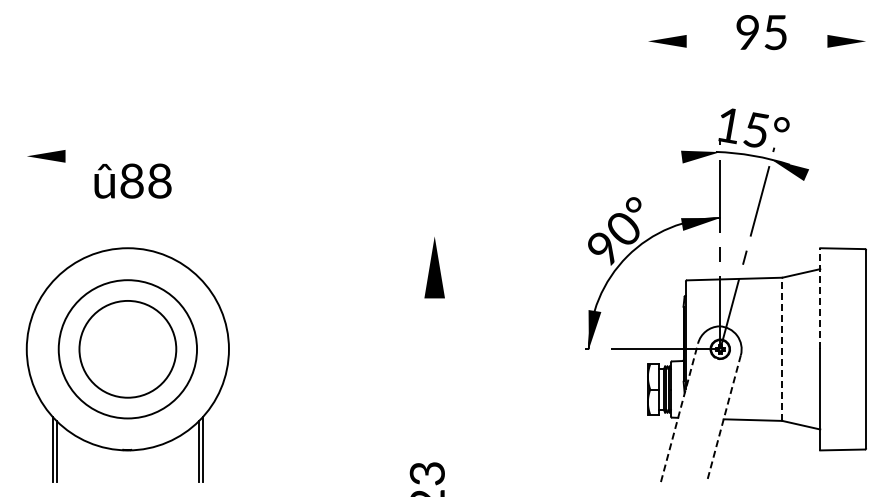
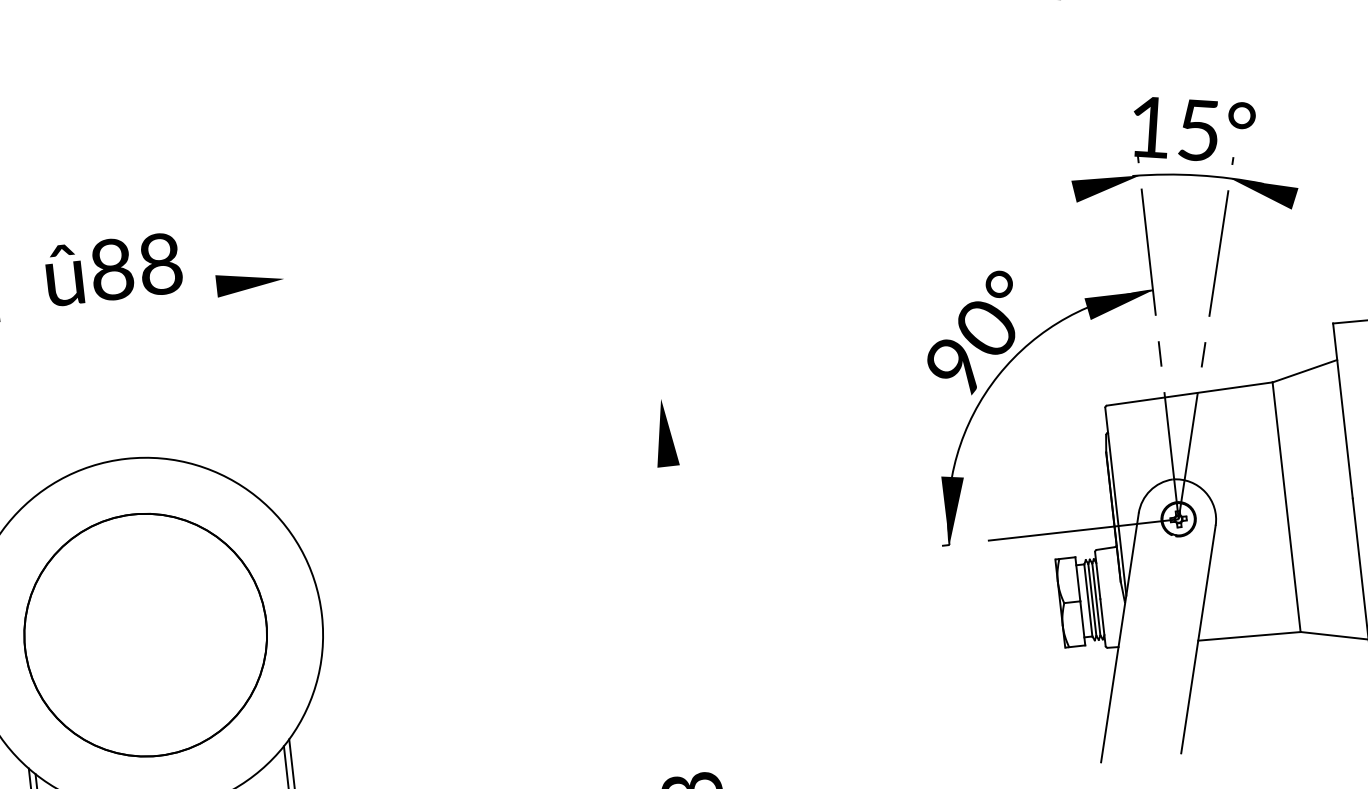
part: (209, 156) -> (250, 283), added
text: (132, 180) -> (112, 268), moved
part: (434, 267) -> (664, 432), size x0.62
line: (820, 297) -> (1343, 409), dashed -> solid
circle: (127, 349) -> (145, 635), size x1.43
line: (782, 349) -> (1287, 507), dashed -> solid
line: (679, 412) -> (1119, 637), dashed -> solid
line: (723, 418) -> (1197, 639), dashed -> solid

